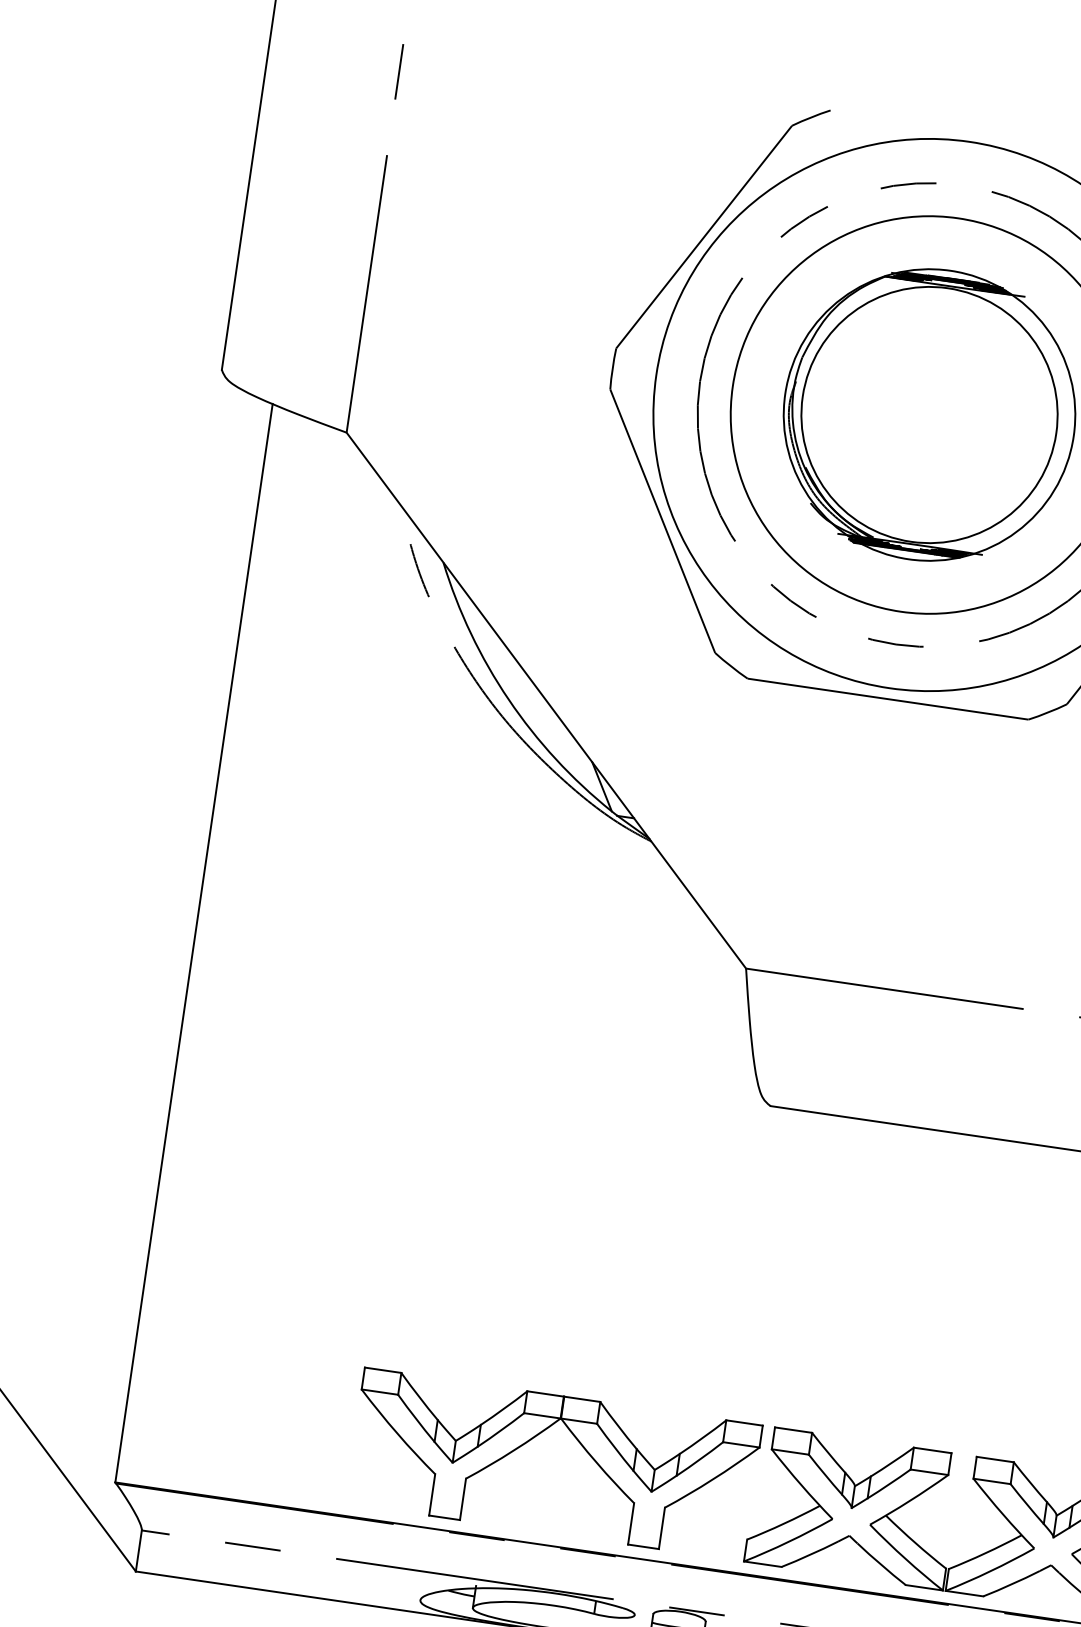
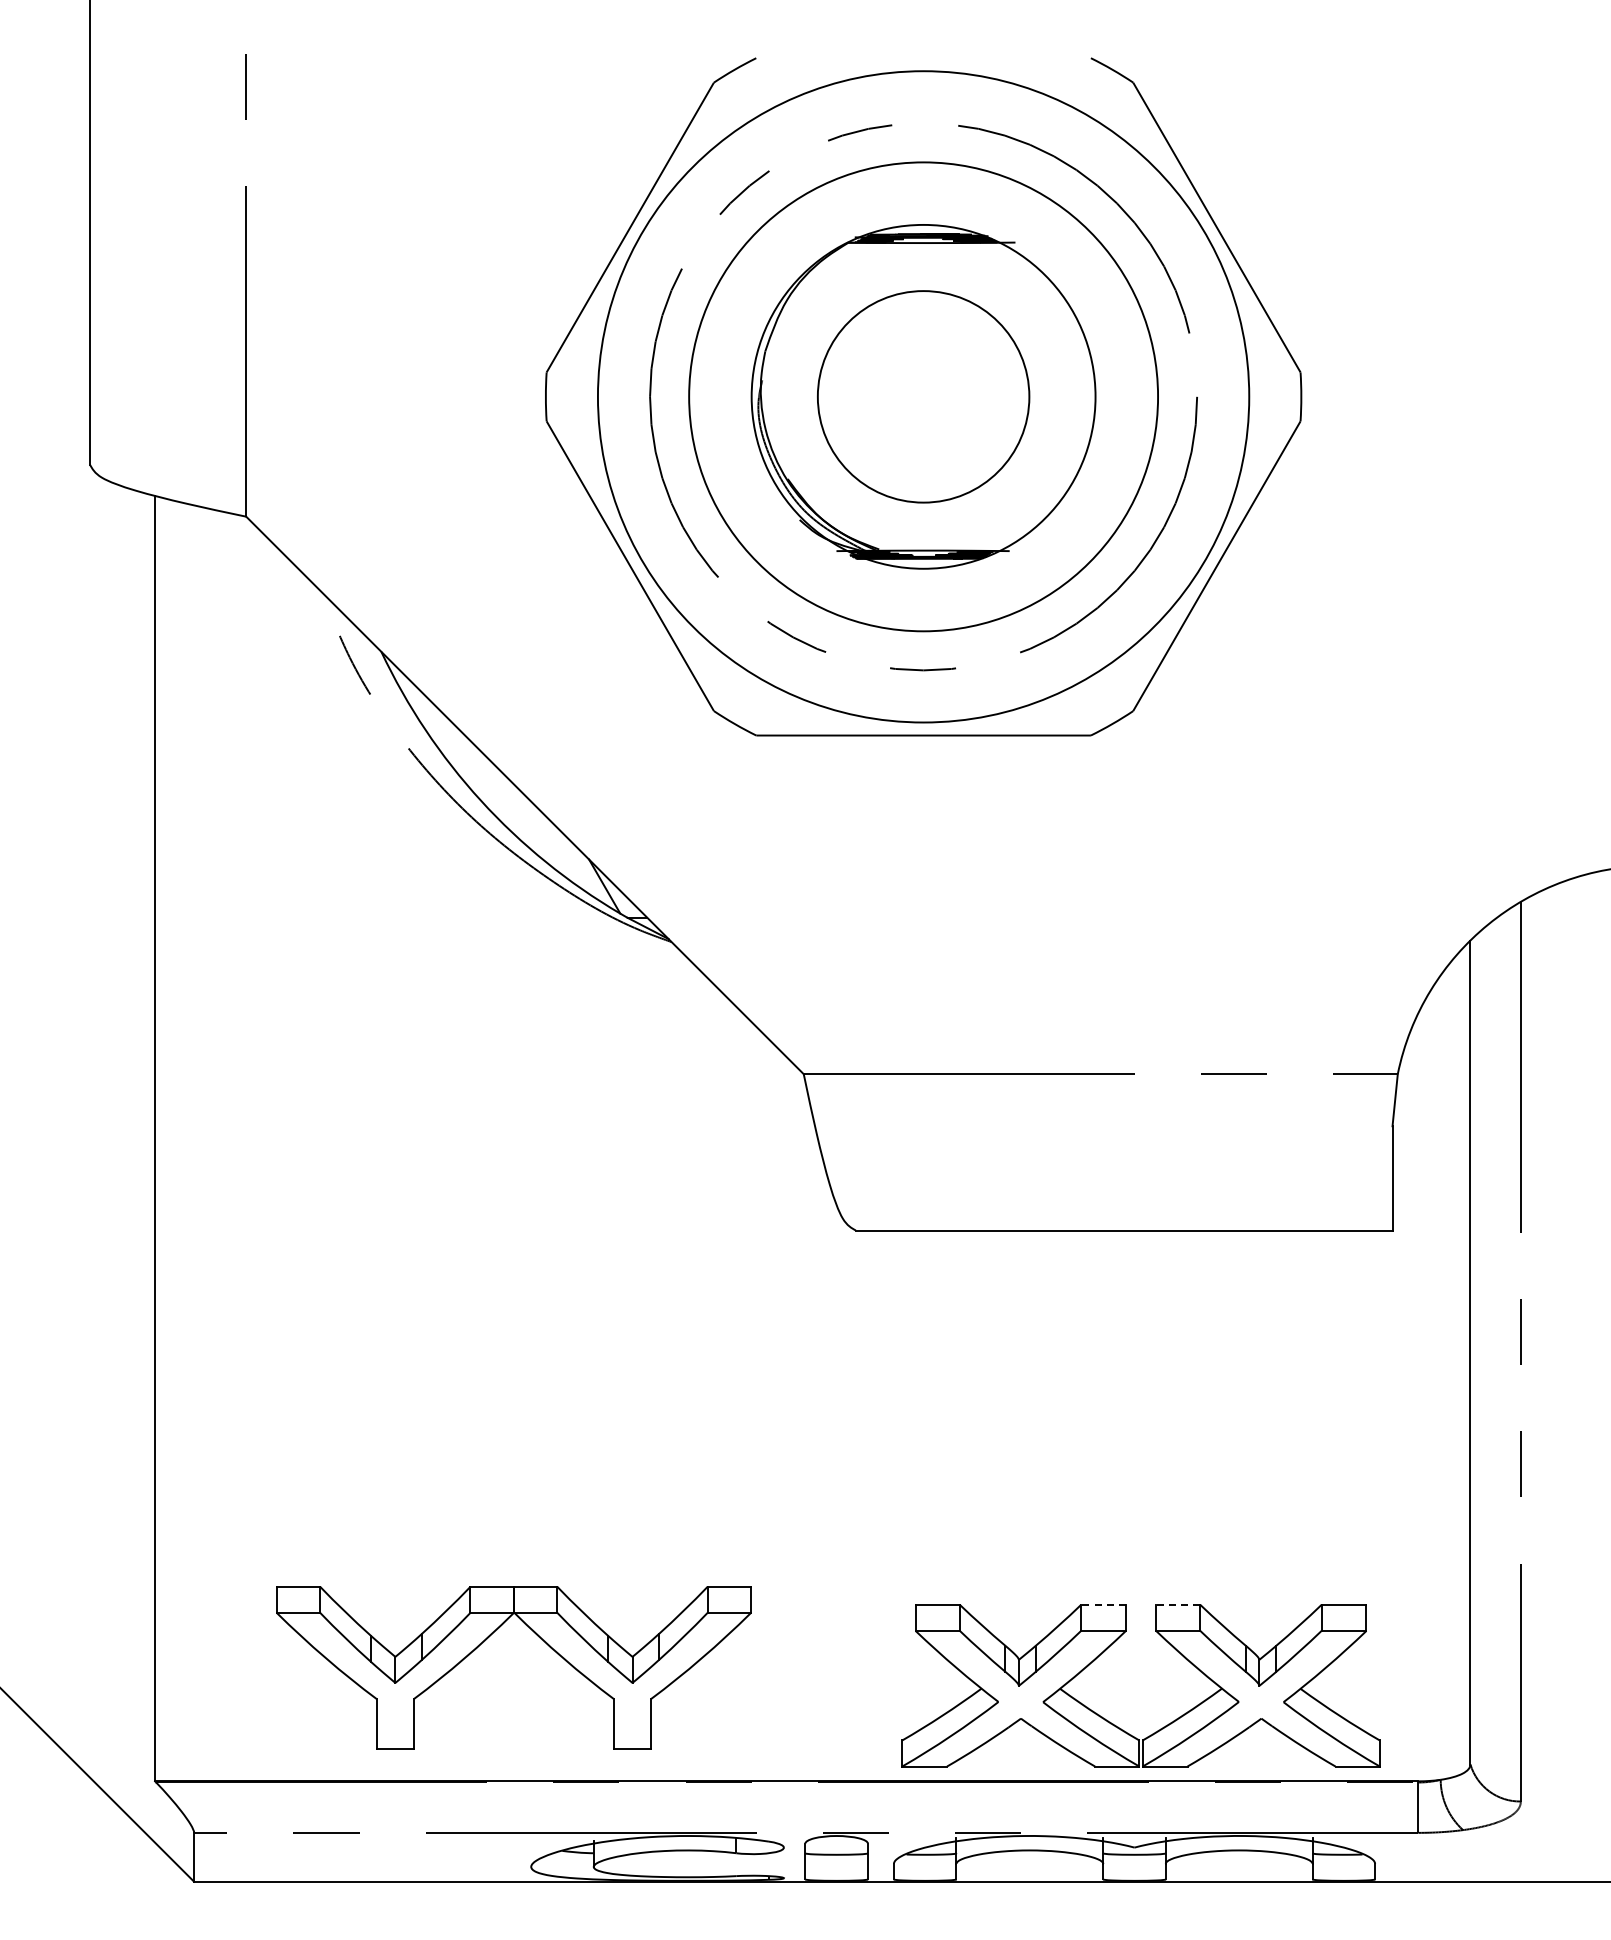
circle: (929, 414) -> (923, 396), size x0.7
part: (534, 1438) -> (486, 1640), moved
line: (932, 1450) -> (1103, 1604), solid -> dashed
line: (994, 1459) -> (1177, 1604), solid -> dashed

